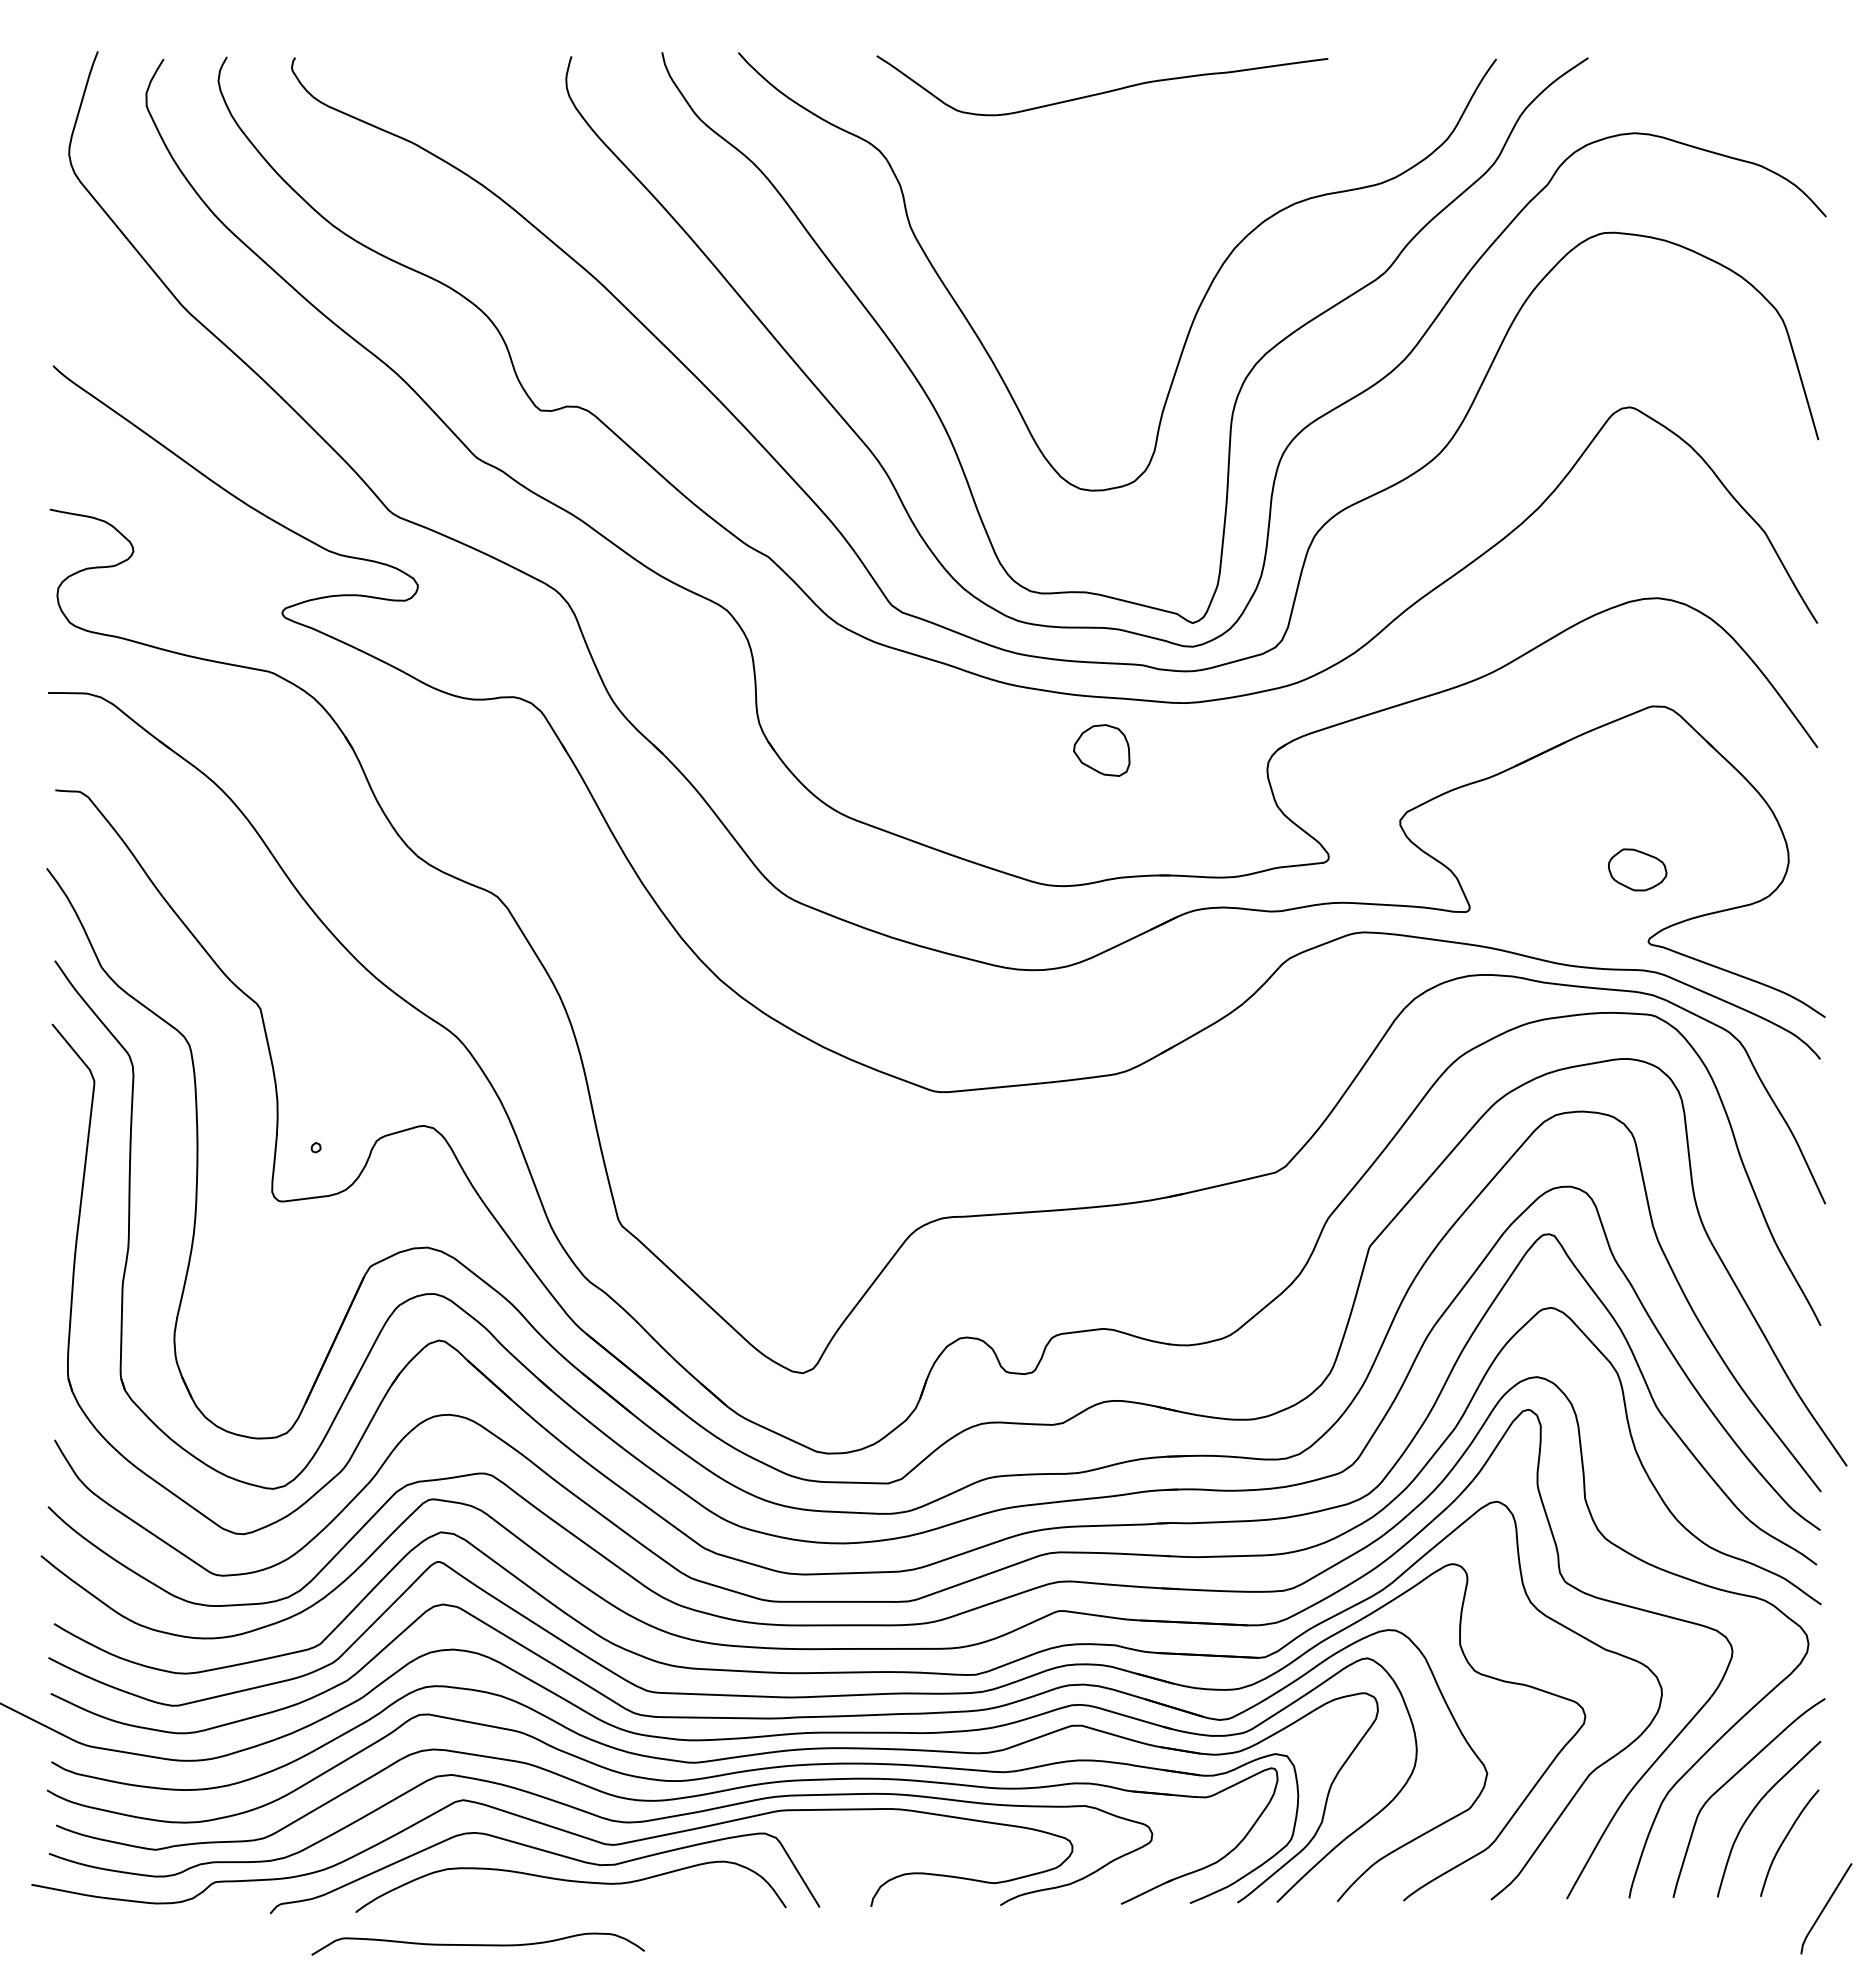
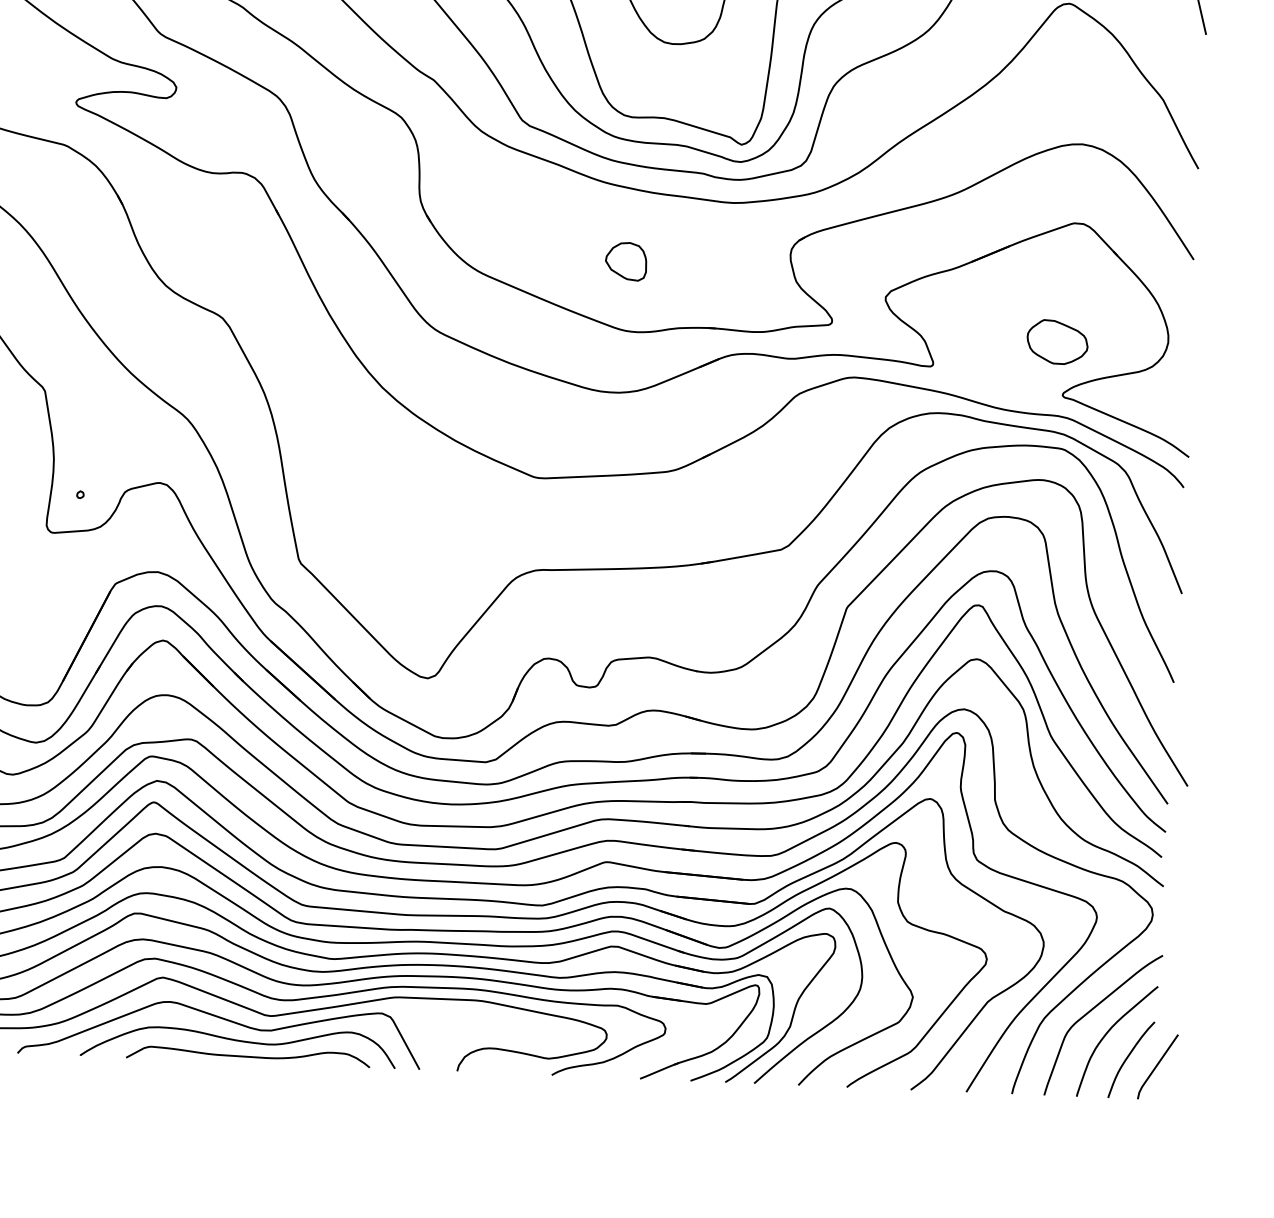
part: (1101, 750) -> (626, 261), moved
part: (1637, 869) -> (1057, 341), size x1.43
line: (1825, 1908) -> (1157, 1066), moved
curve: (478, 1944) -> (248, 1056), moved

